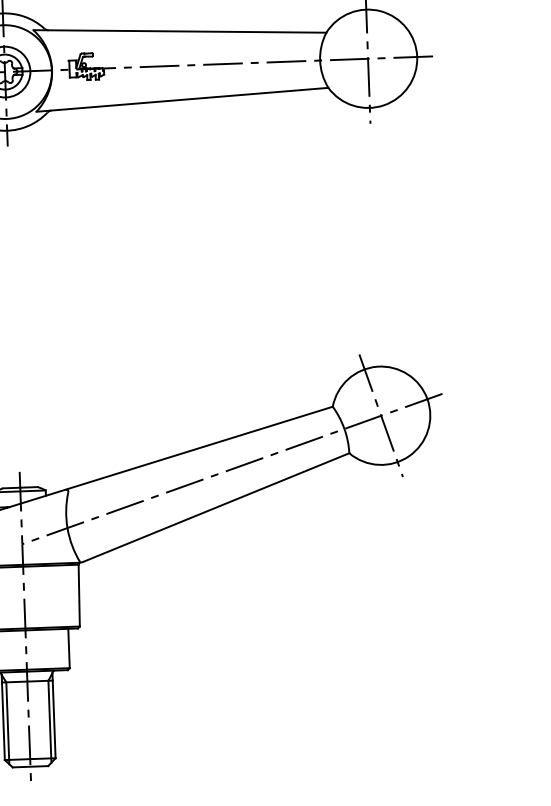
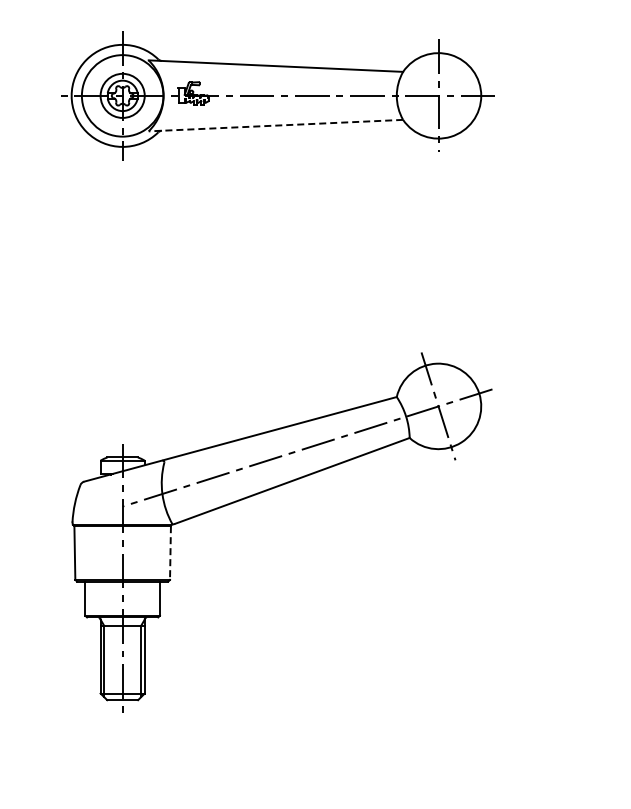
line: (181, 99) -> (275, 125), solid -> dashed
line: (79, 596) -> (170, 553), solid -> dashed

